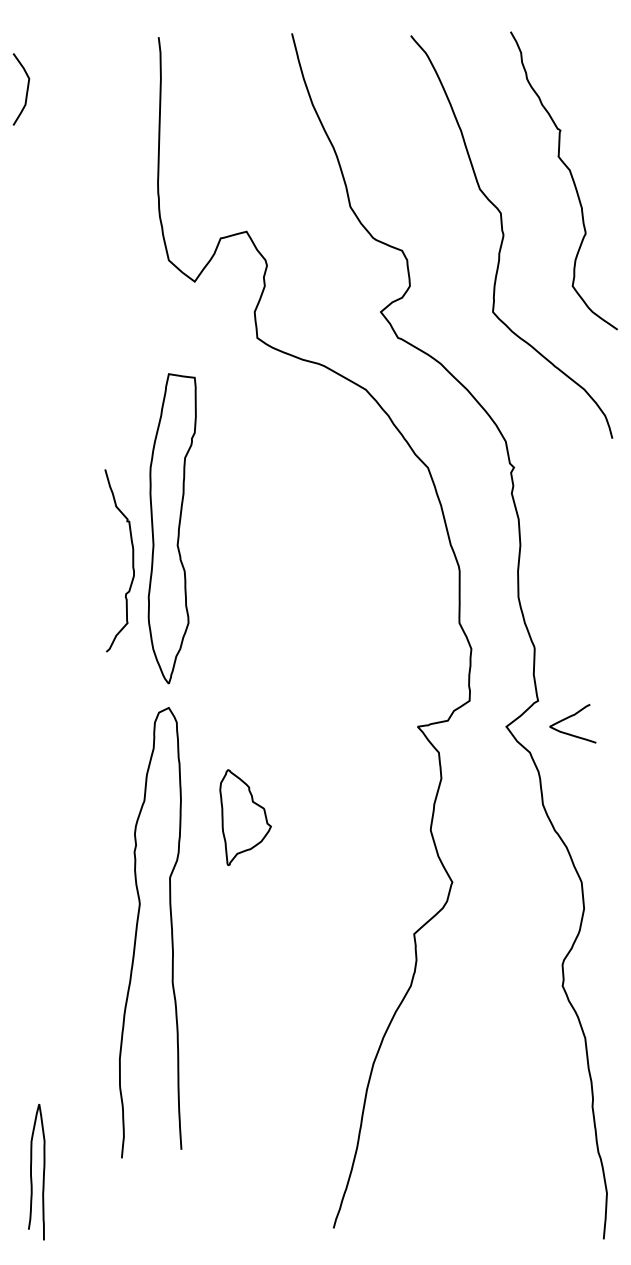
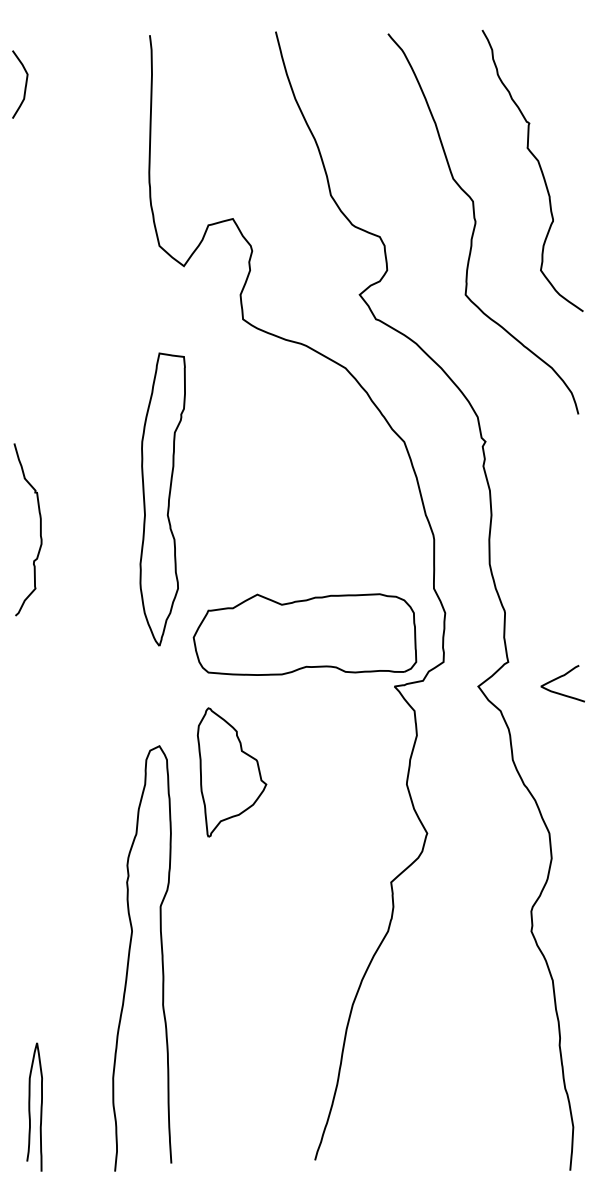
curve: (132, 560) -> (40, 529), moved
part: (322, 671) -> (304, 634), added
curve: (570, 717) -> (560, 677), moved
part: (245, 817) -> (231, 772), size x1.43
curve: (137, 932) -> (129, 958), moved

